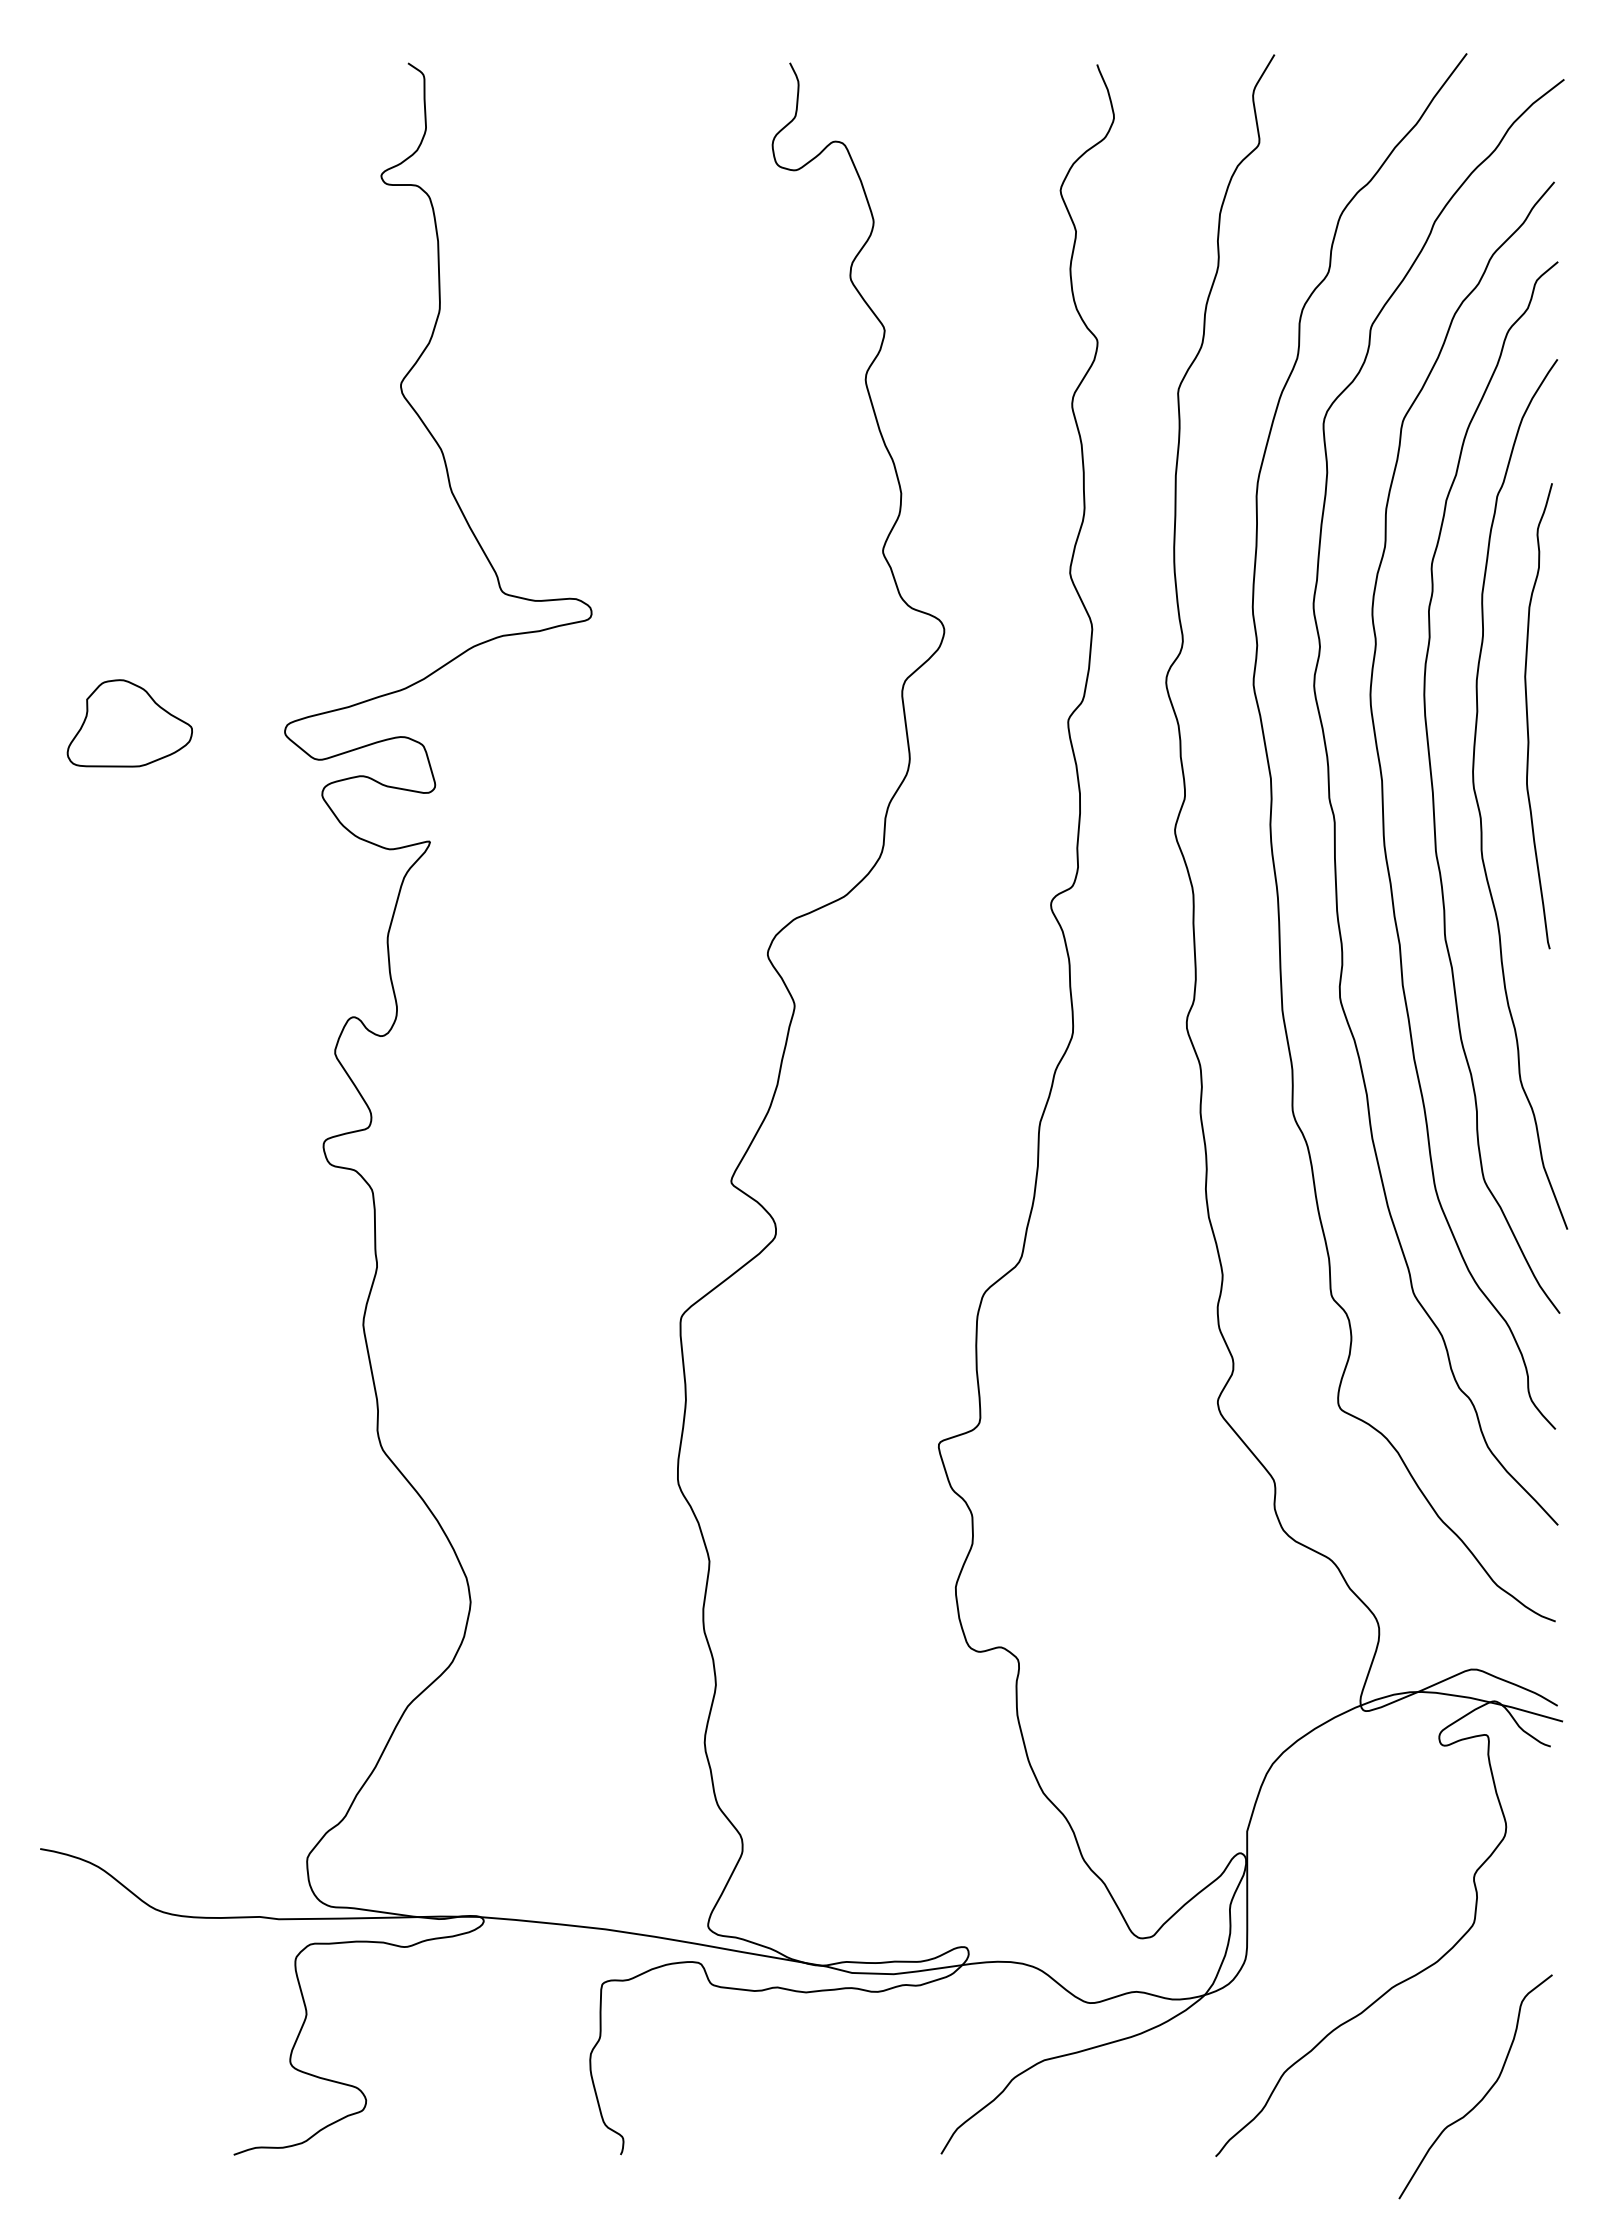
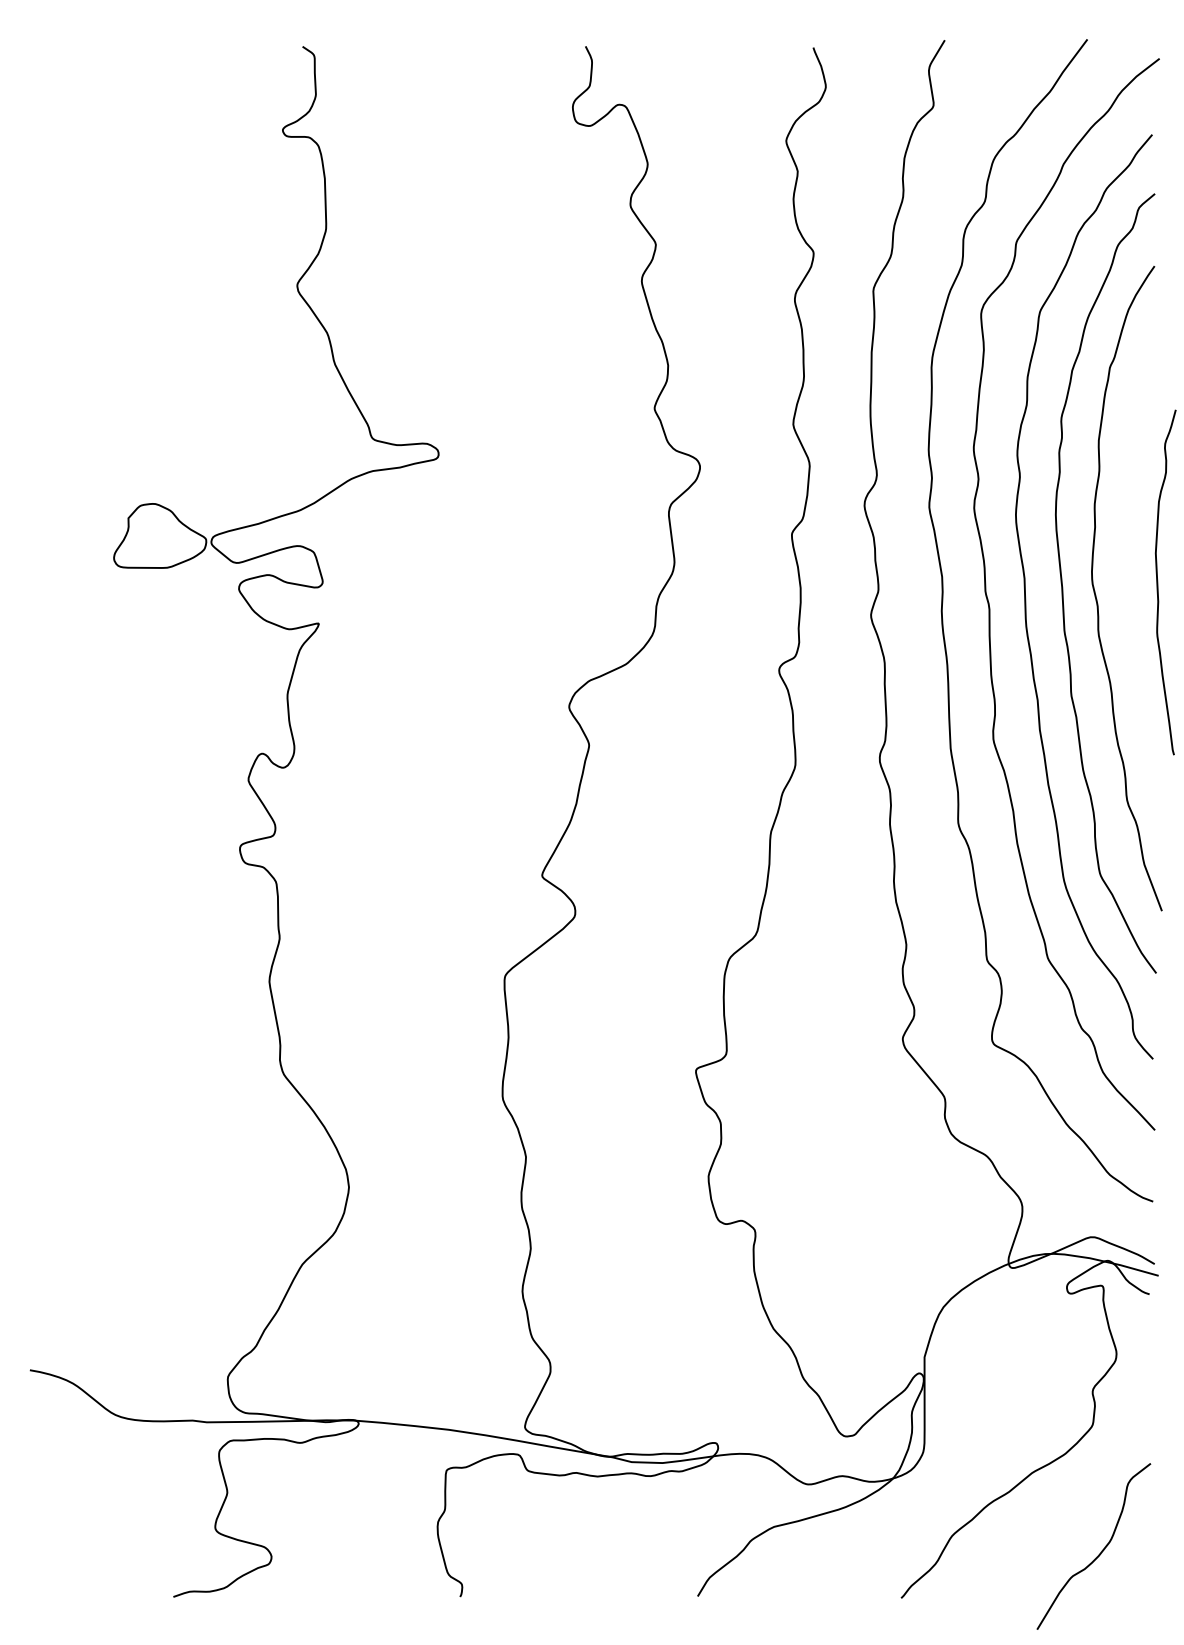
curve: (1528, 716) -> (1158, 582), moved
part: (129, 723) -> (159, 536), moved

